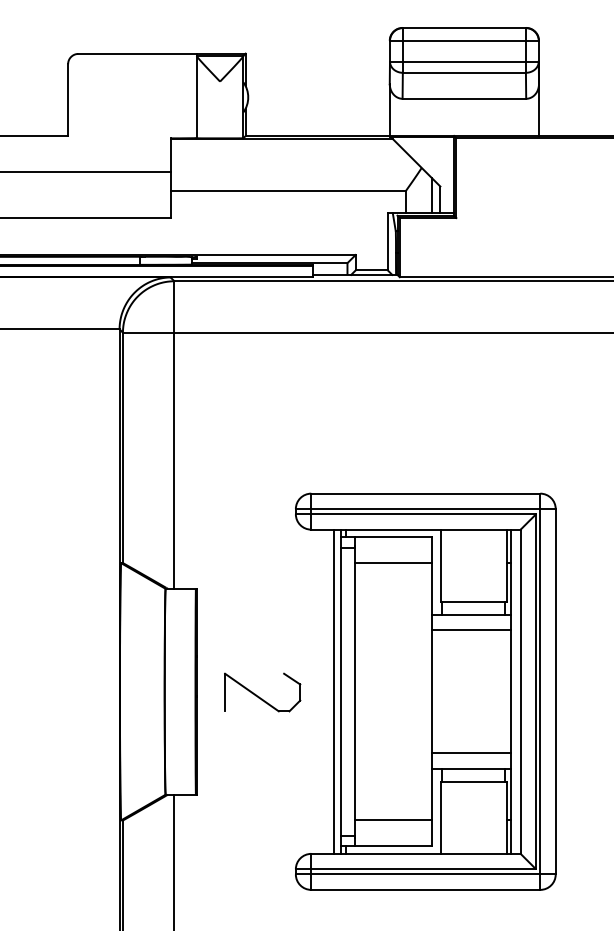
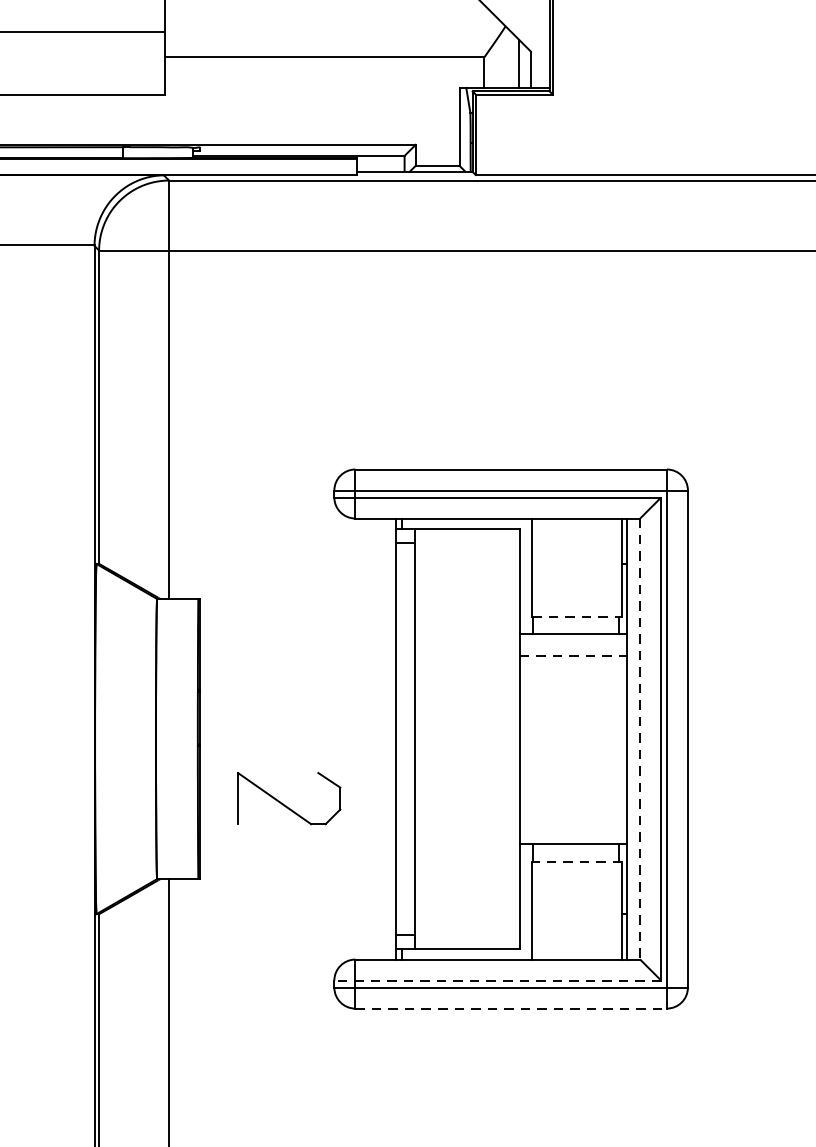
line: (392, 563) -> (465, 564), removed
line: (474, 601) -> (577, 616), solid -> dashed
line: (471, 630) -> (573, 655), solid -> dashed
line: (334, 691) -> (386, 738), removed
part: (262, 692) -> (288, 798), moved
line: (520, 692) -> (639, 740), solid -> dashed
line: (470, 753) -> (571, 823), removed
line: (473, 781) -> (576, 861), solid -> dashed
line: (392, 820) -> (465, 914), removed
line: (415, 869) -> (497, 980), solid -> dashed
line: (425, 889) -> (510, 1008), solid -> dashed

